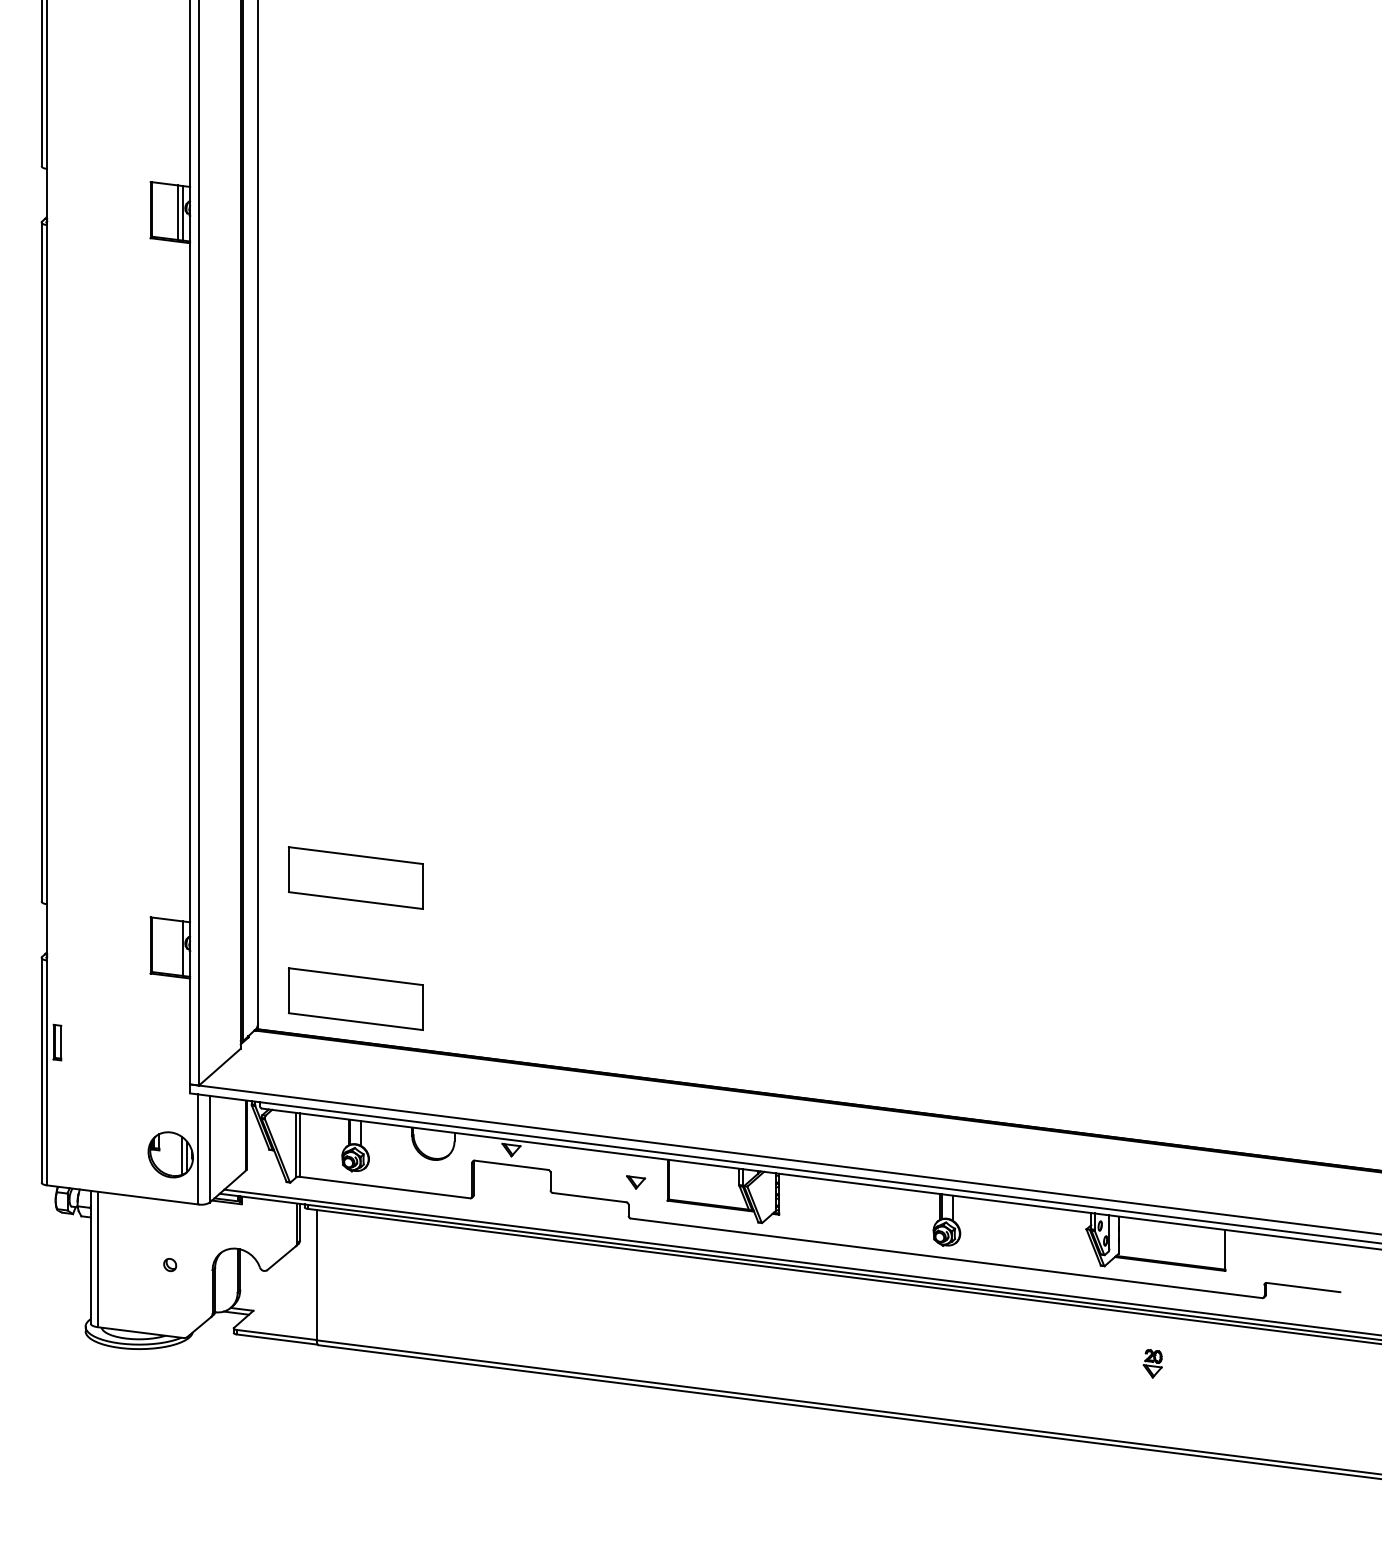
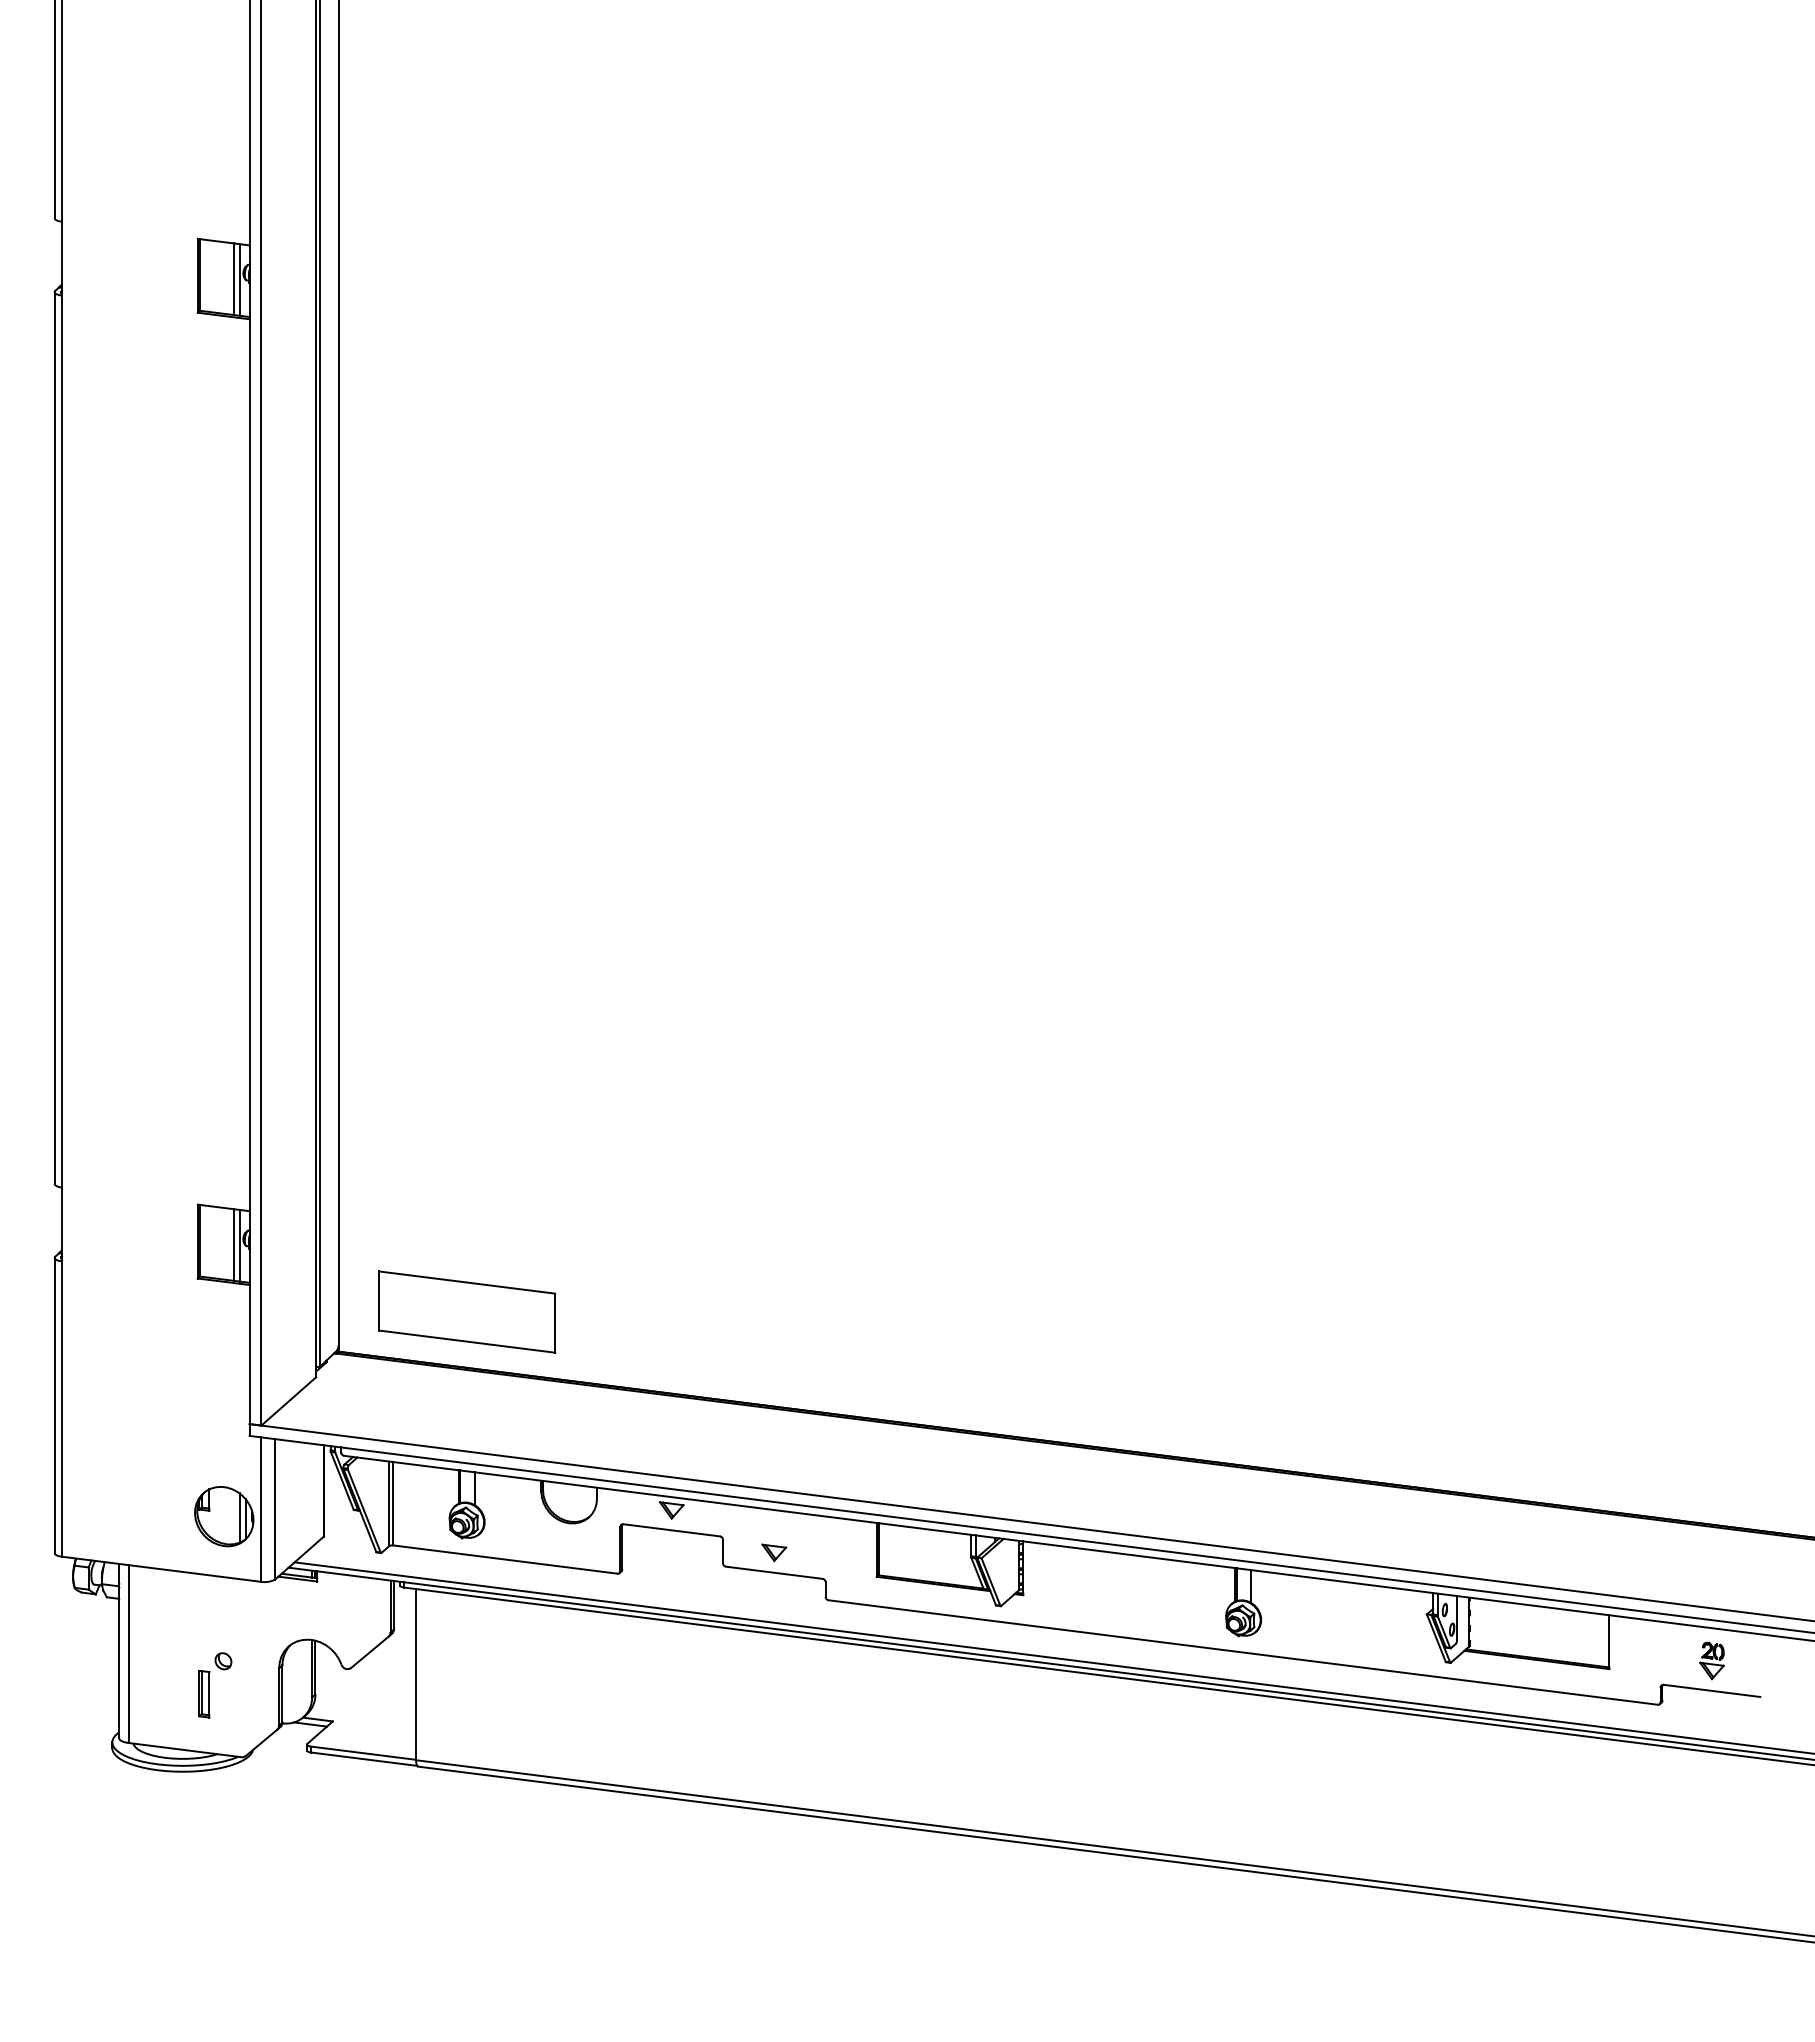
part: (355, 877) -> (467, 1152), removed
line: (177, 947) -> (233, 1244), added
part: (57, 1042) -> (204, 1693), moved
part: (636, 1182) -> (774, 1552), moved
part: (1152, 1363) -> (1711, 1660), moved

